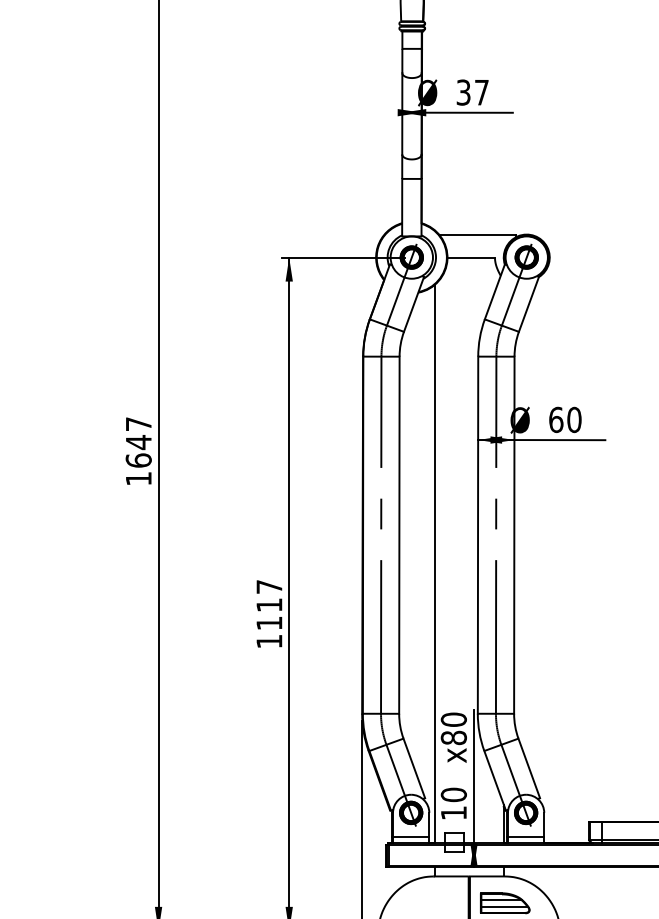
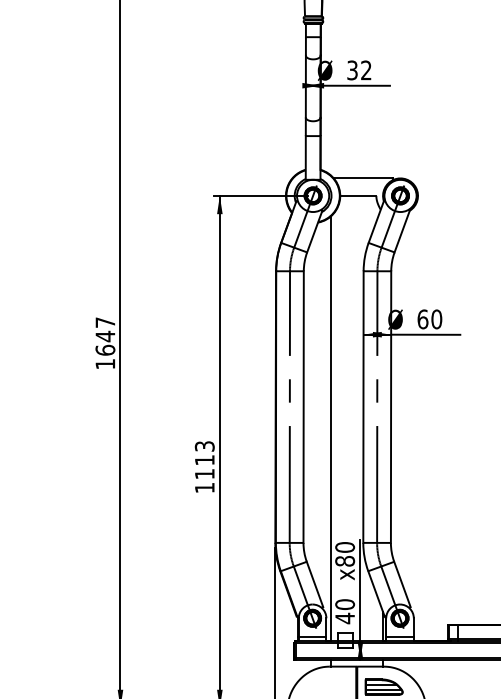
text: (481, 92) -> (366, 70), 37 -> 32
text: (269, 586) -> (204, 446), 1117 -> 1113
text: (453, 812) -> (344, 617), 10 -> 40

